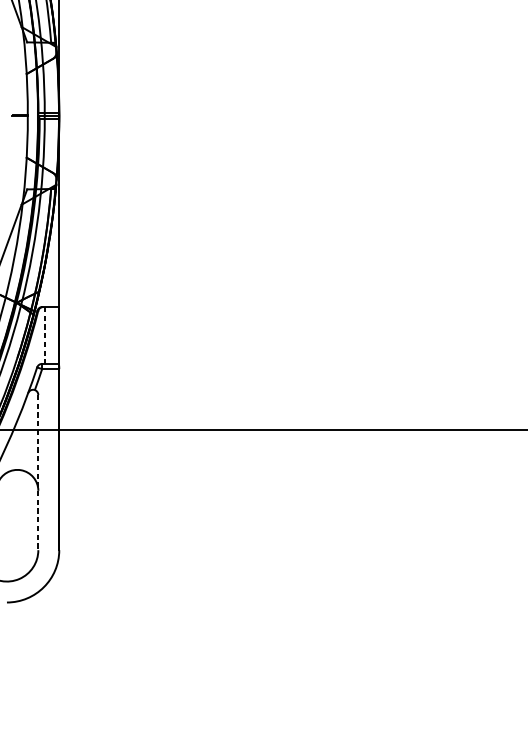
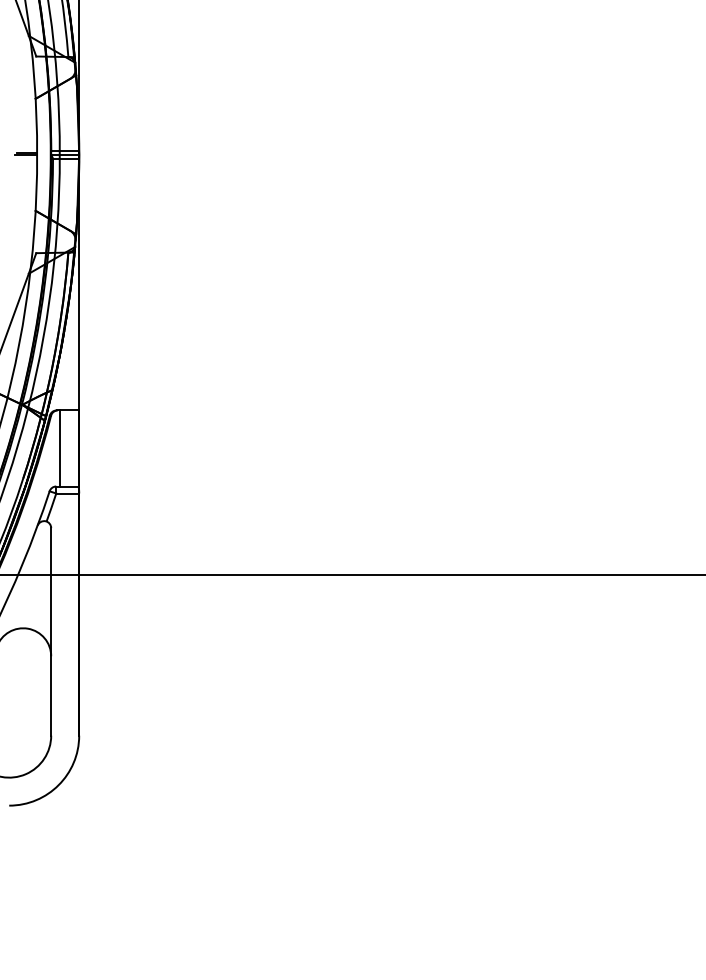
line: (45, 335) -> (60, 448), dashed -> solid
line: (38, 472) -> (51, 631), dashed -> solid

